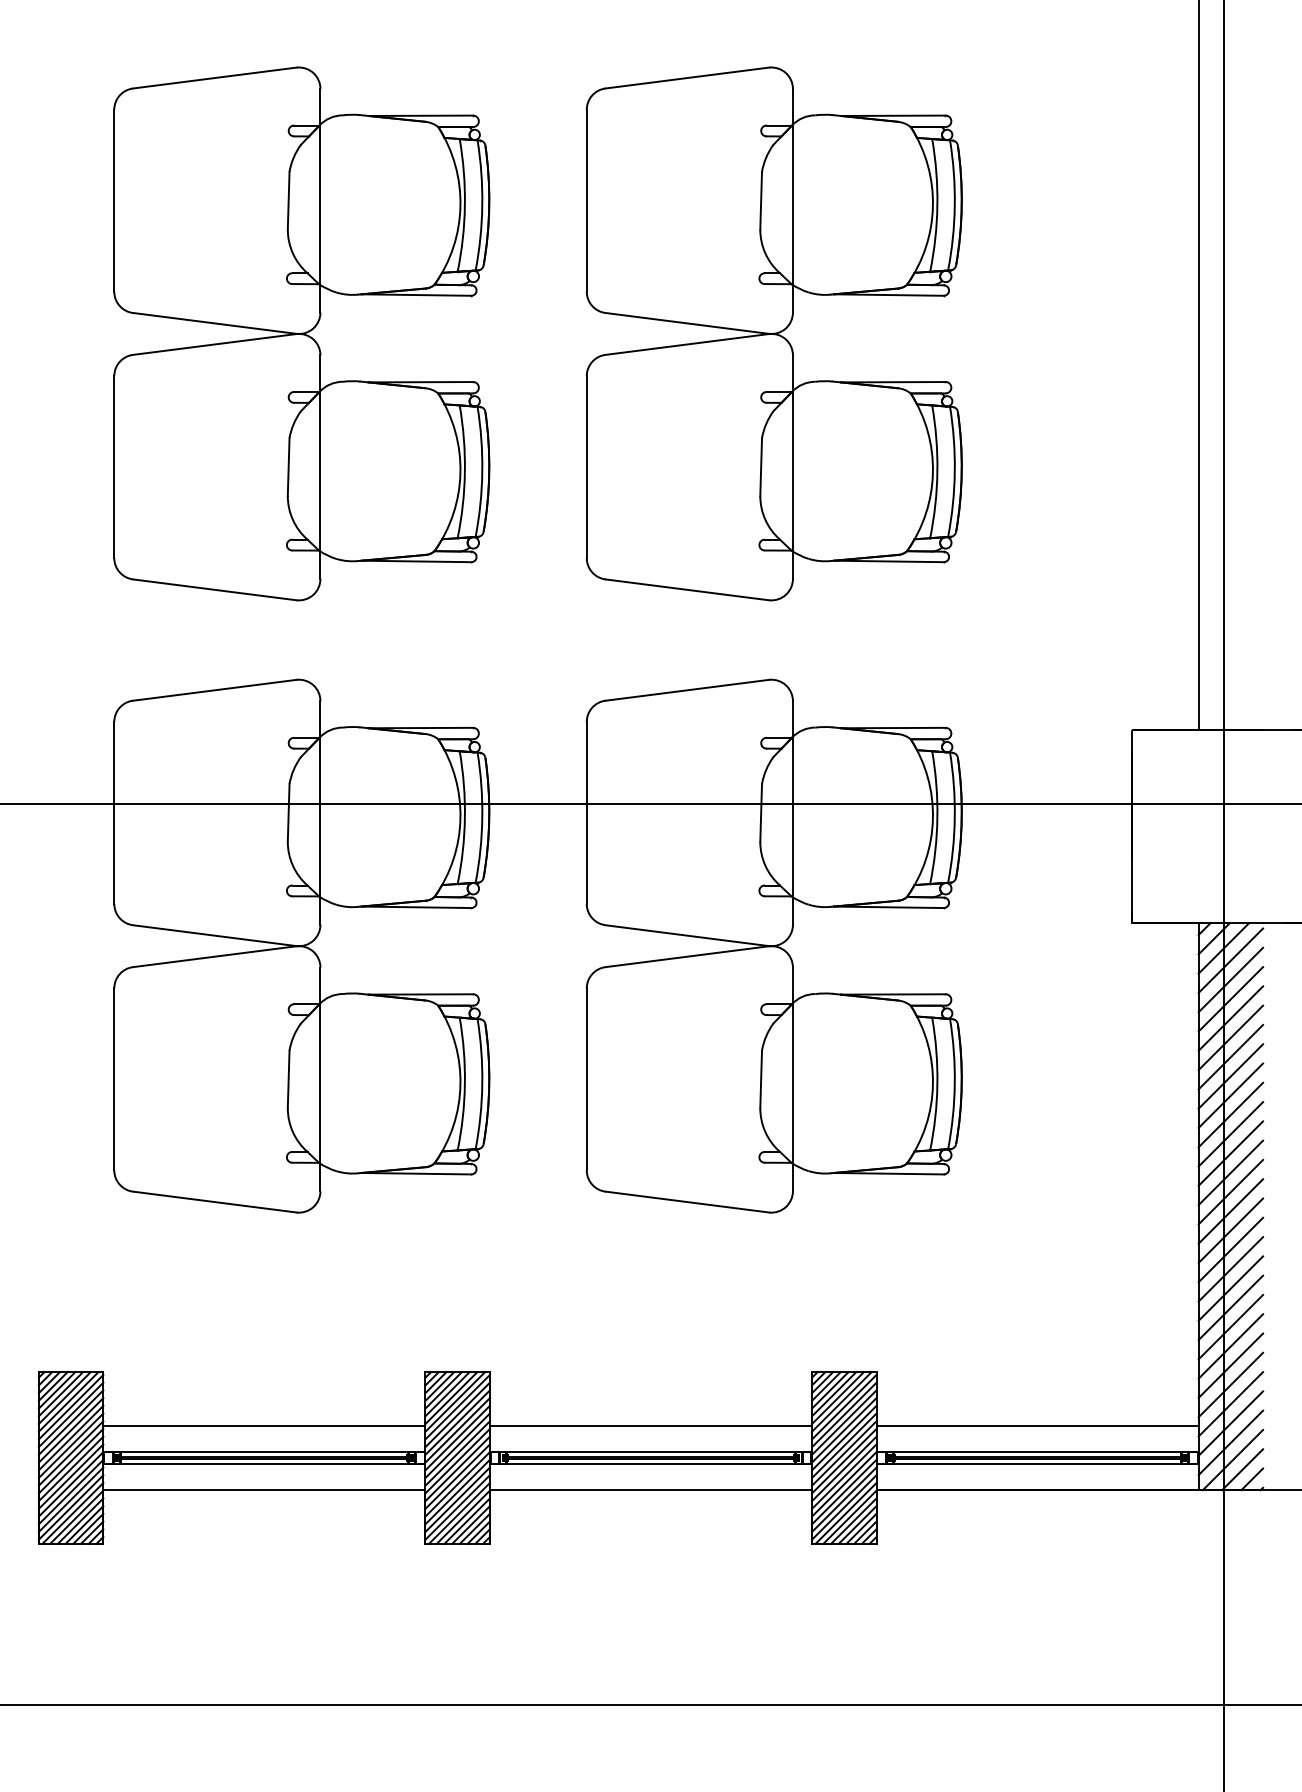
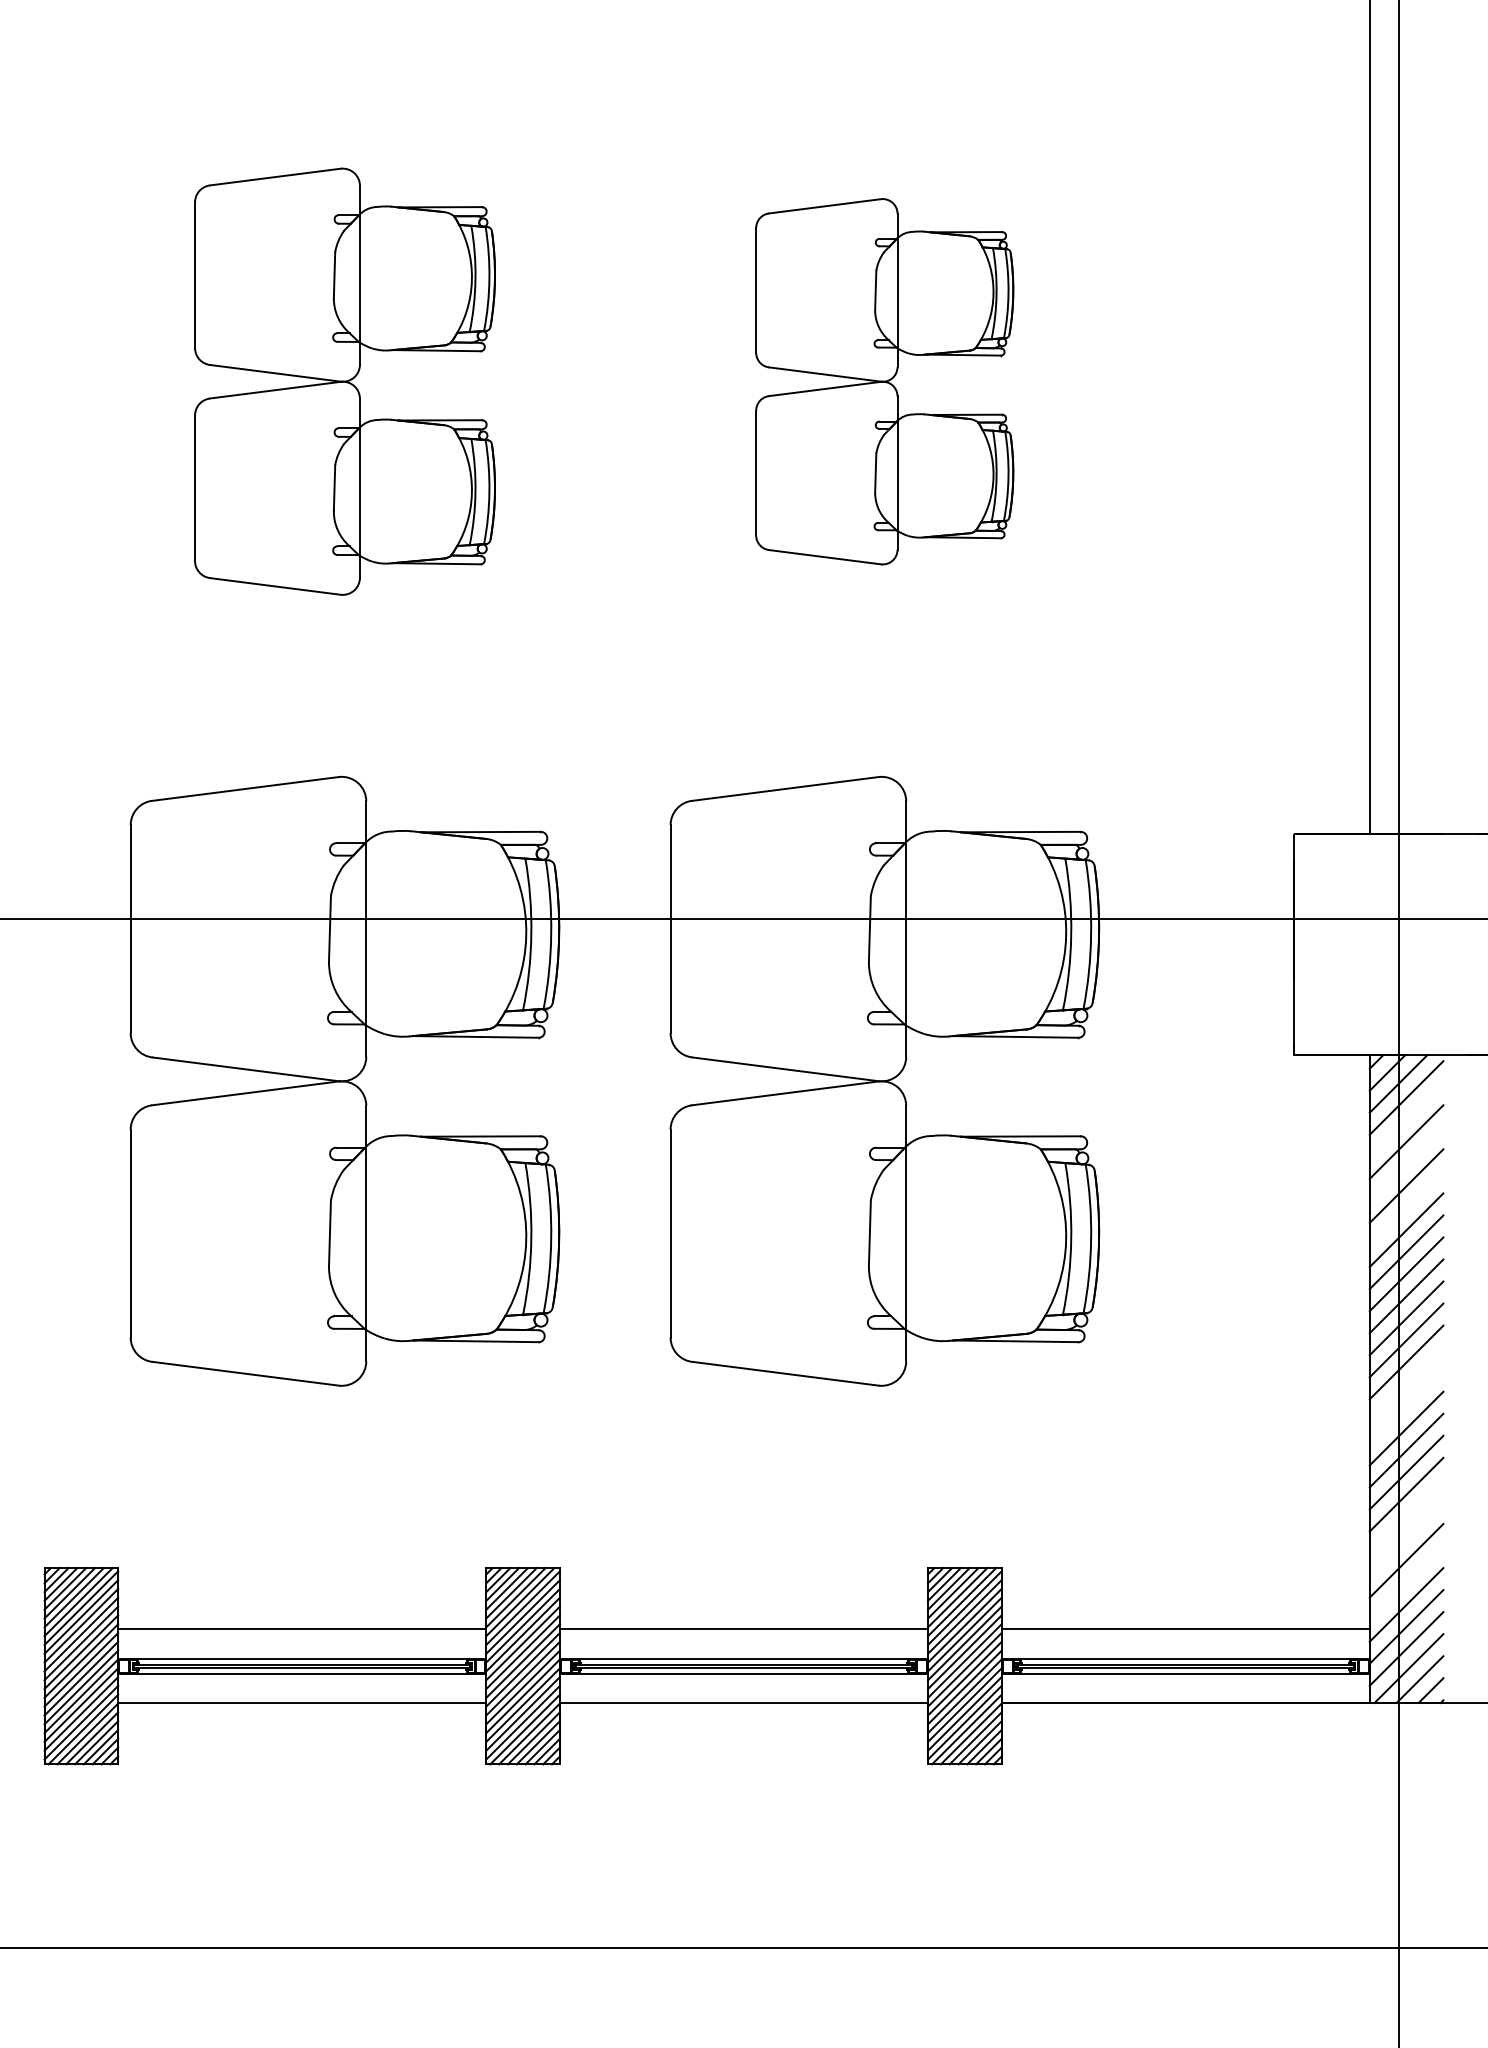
part: (301, 333) -> (344, 381), size x0.7
part: (773, 333) -> (883, 381), size x0.6
line: (1230, 979) -> (1406, 1119), removed
line: (1230, 1018) -> (1406, 1163), removed
line: (1230, 1056) -> (1406, 1207), removed
line: (1230, 1211) -> (1406, 1384), removed
line: (1230, 1230) -> (1406, 1406), removed
line: (1230, 1326) -> (1406, 1515), removed
line: (1230, 1346) -> (1406, 1538), removed
line: (1230, 1384) -> (1406, 1582), removed

